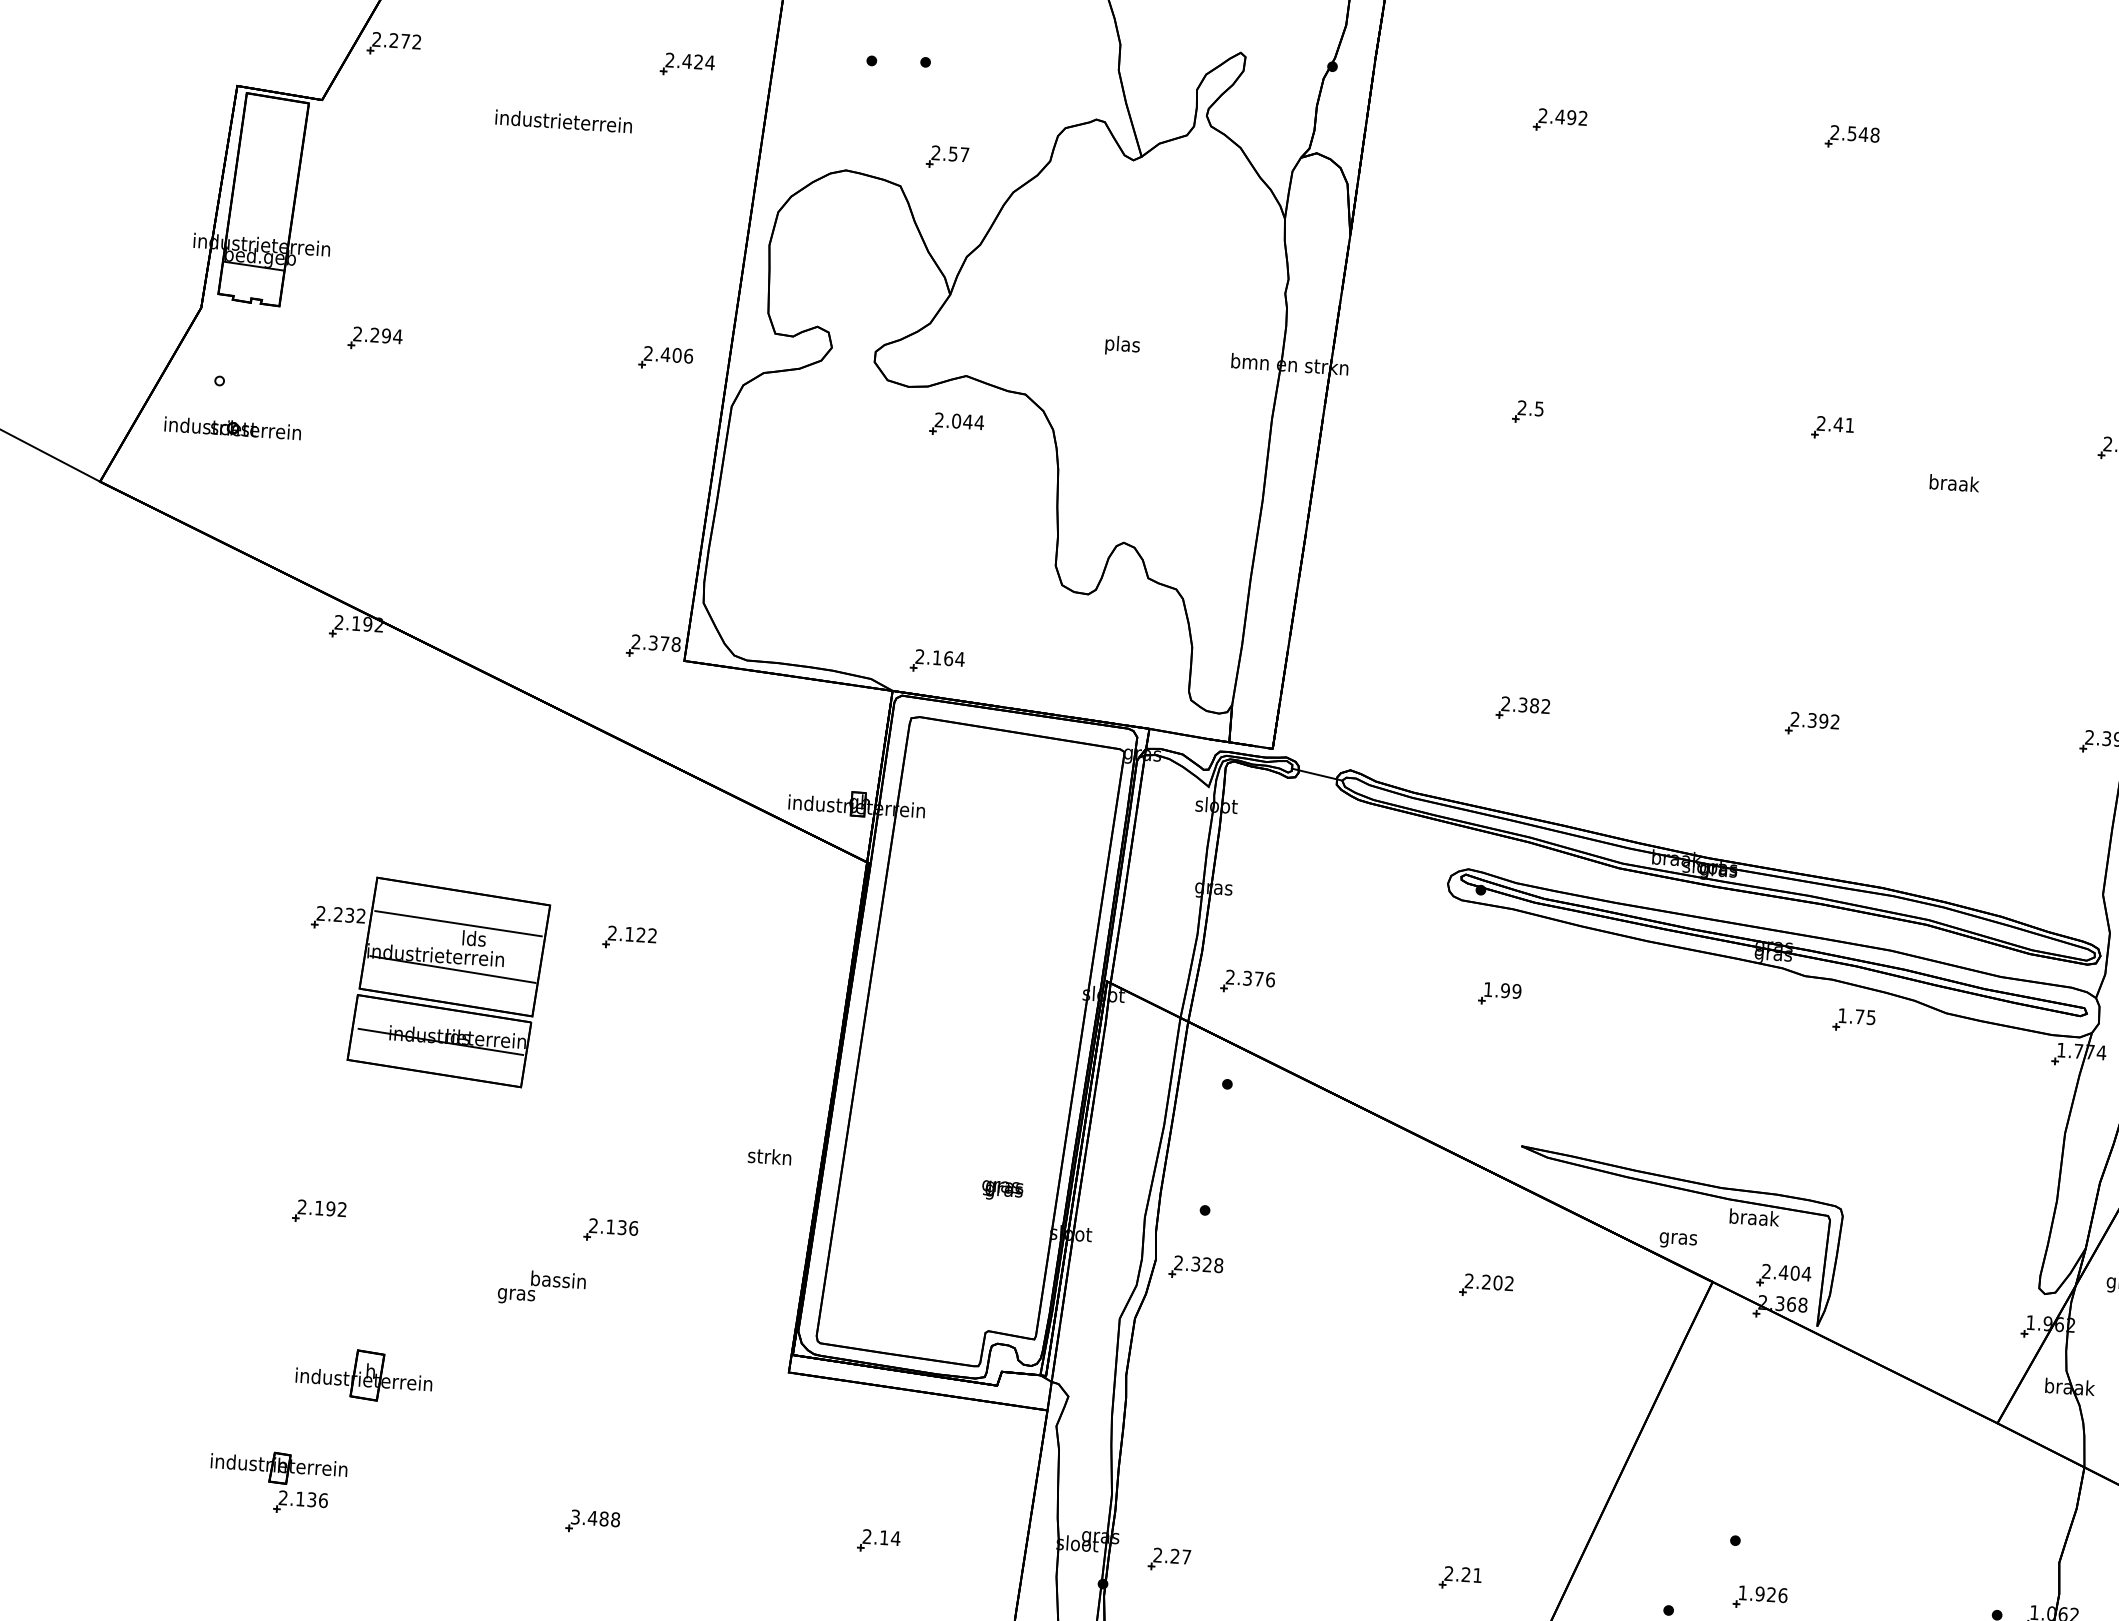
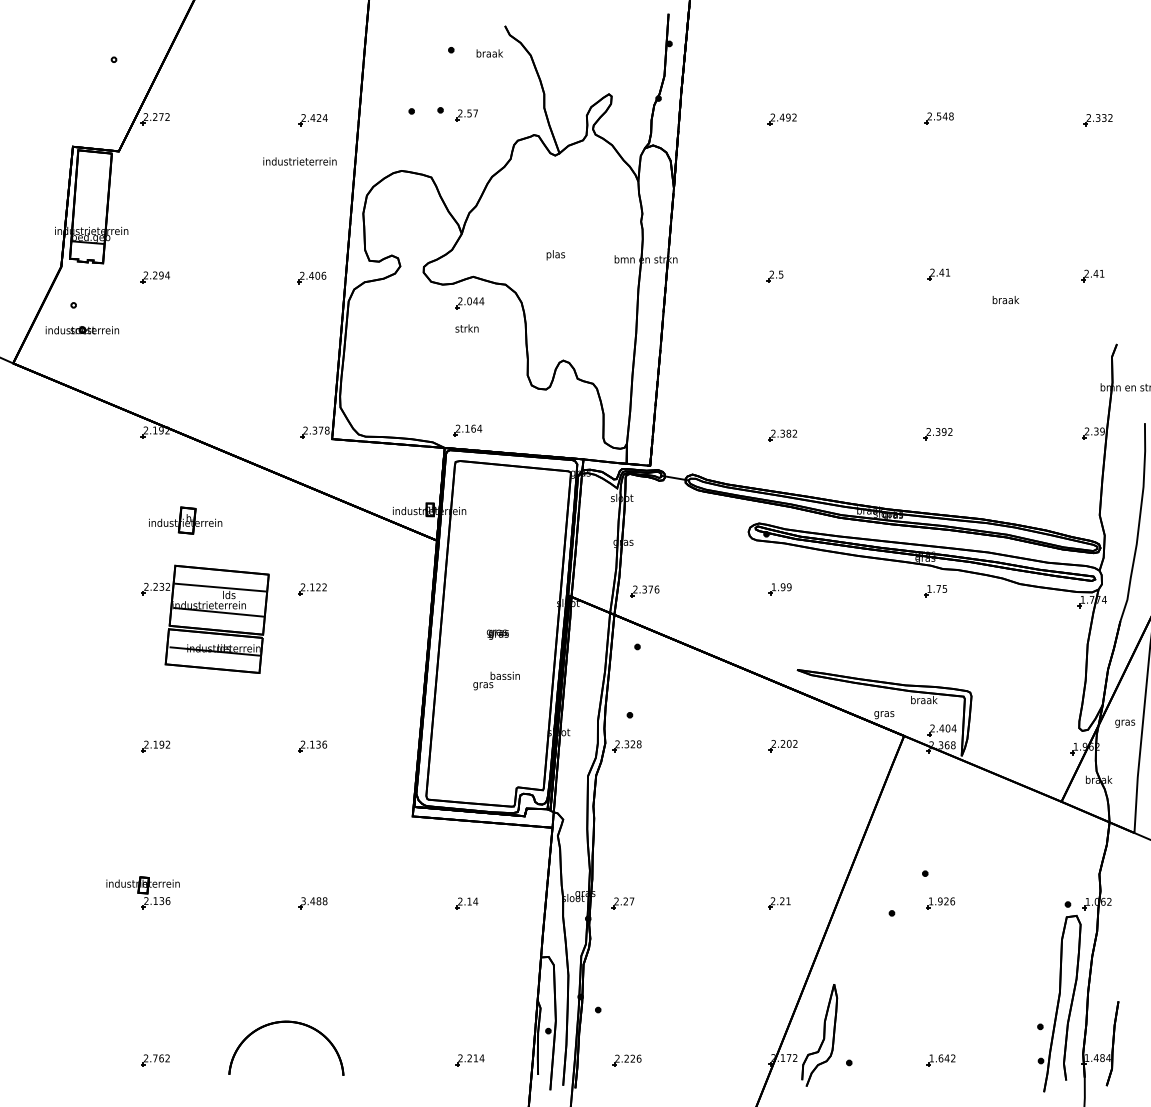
text: (562, 121) -> (299, 161), moved
part: (947, 157) -> (466, 115), moved
part: (1853, 1021) -> (935, 591), moved
text: (768, 1156) -> (466, 328), moved
text: (1001, 1190) -> (497, 634), moved
text: (541, 1287) -> (496, 680), moved
part: (364, 1375) -> (185, 520), moved

